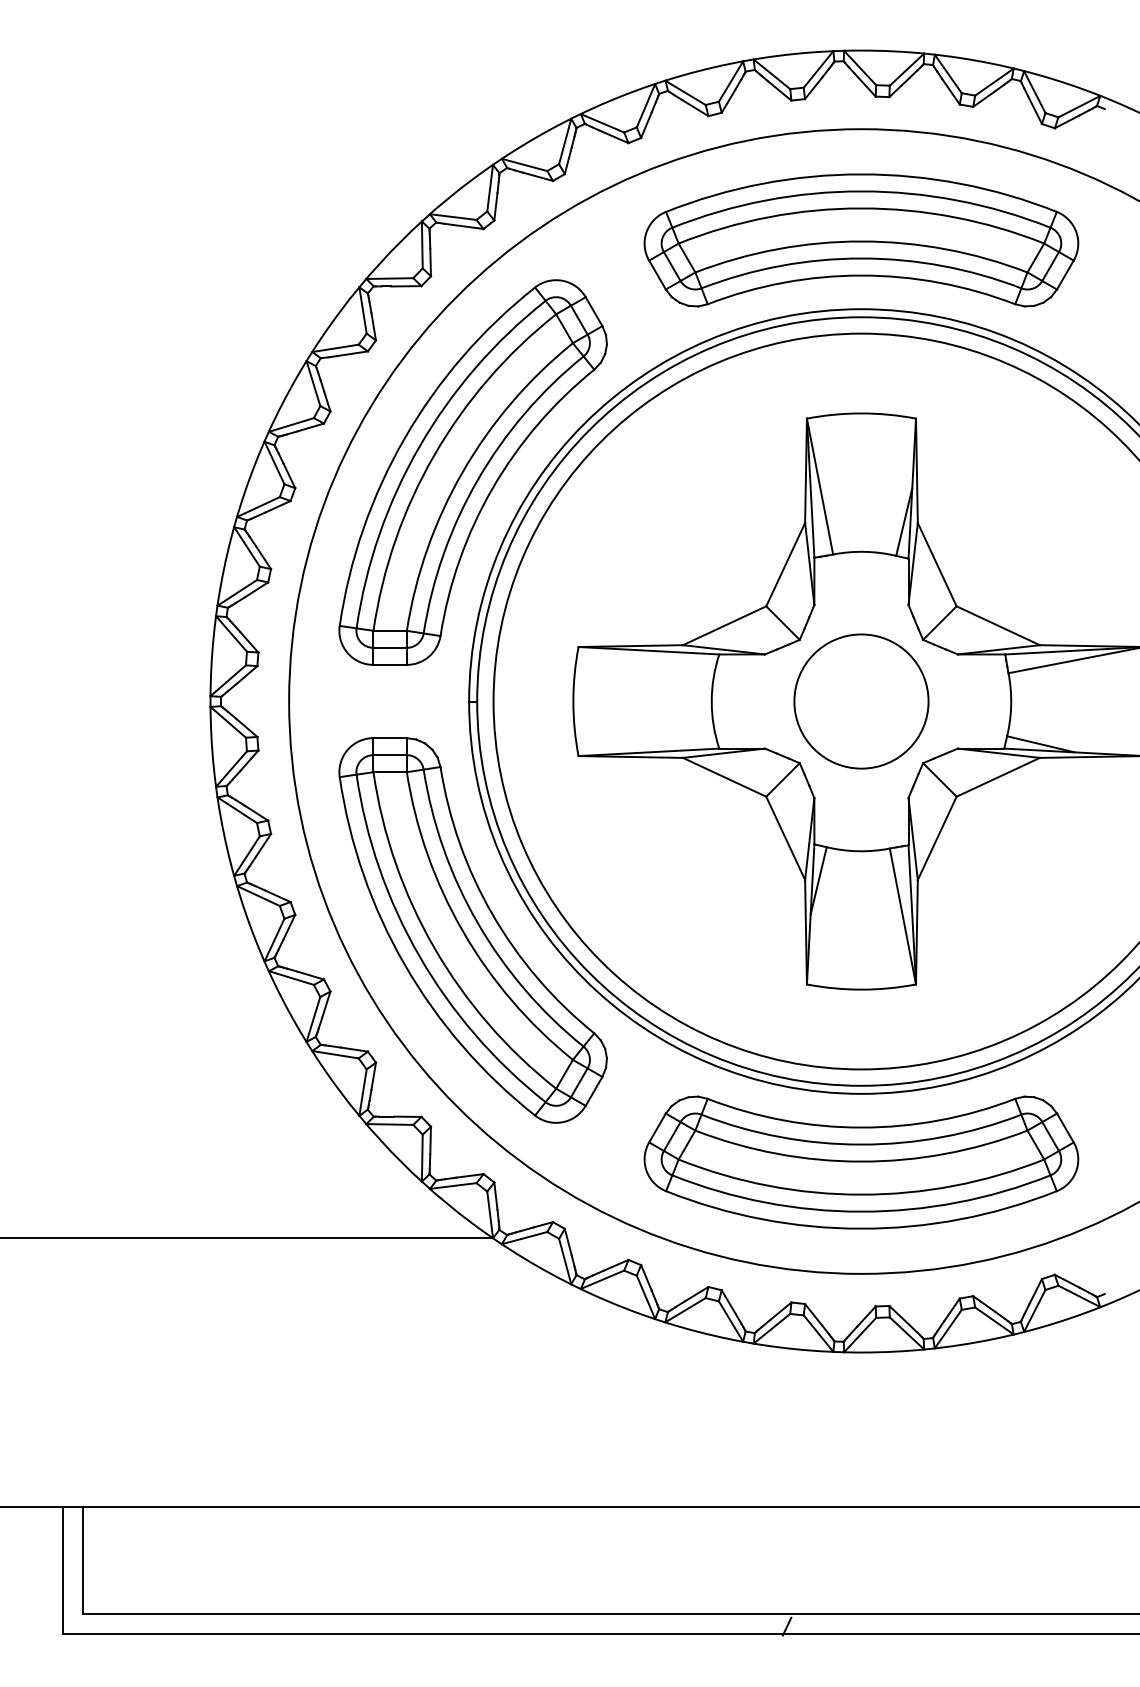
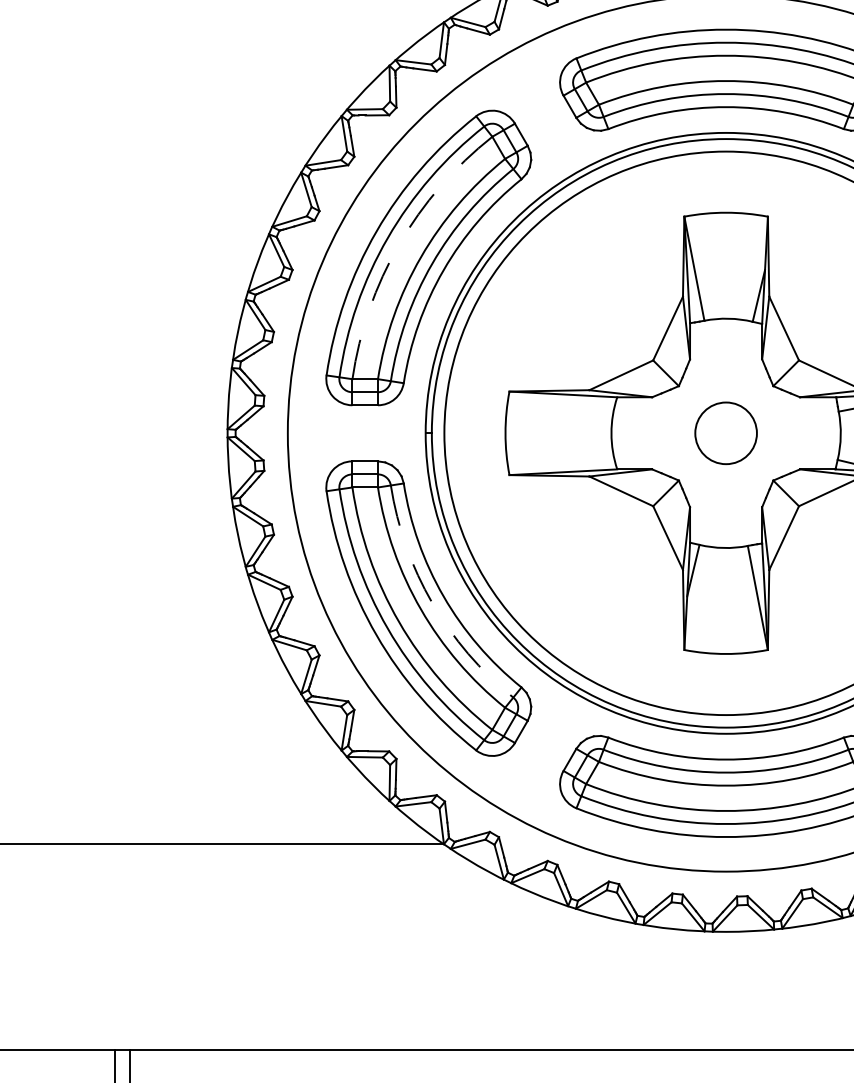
arc: (434, 455) -> (399, 244), solid -> dashed
circle: (861, 701) -> (726, 433), size x0.6
arc: (477, 923) -> (432, 603), solid -> dashed

